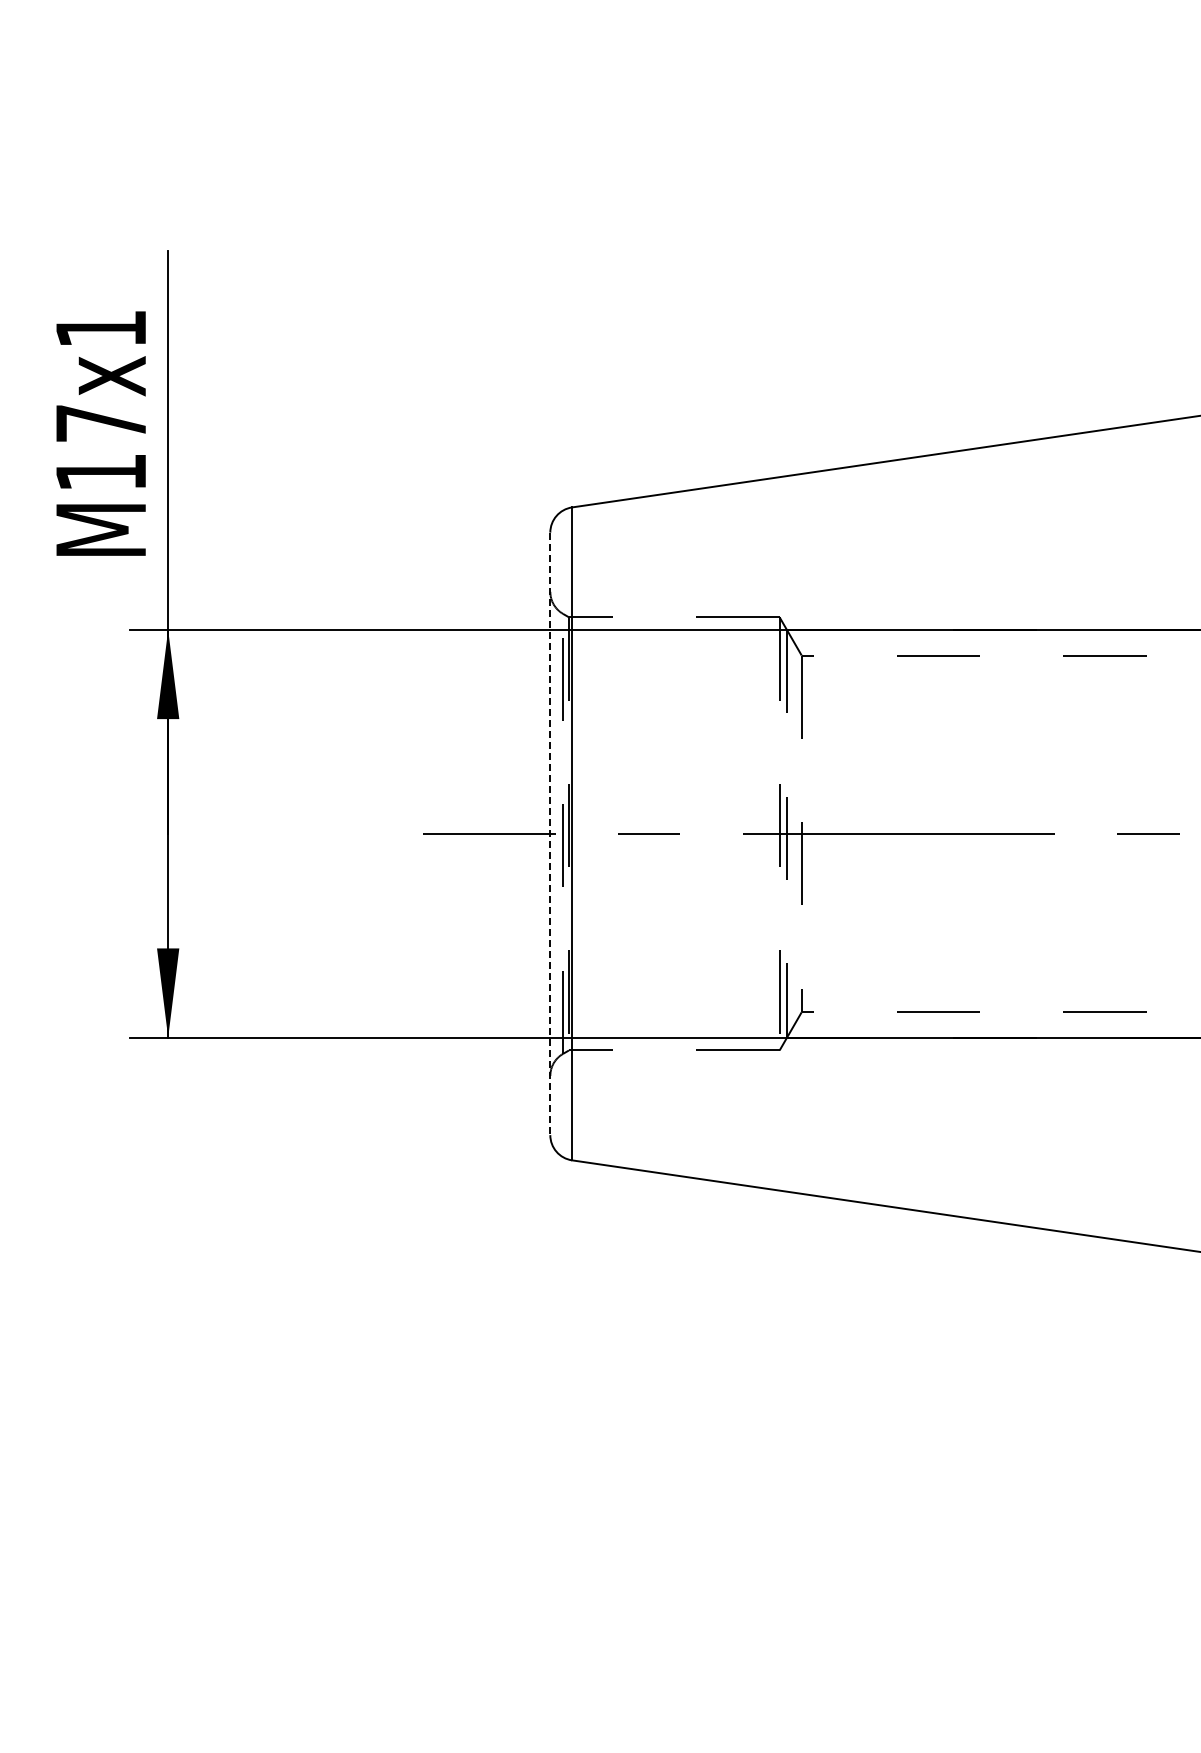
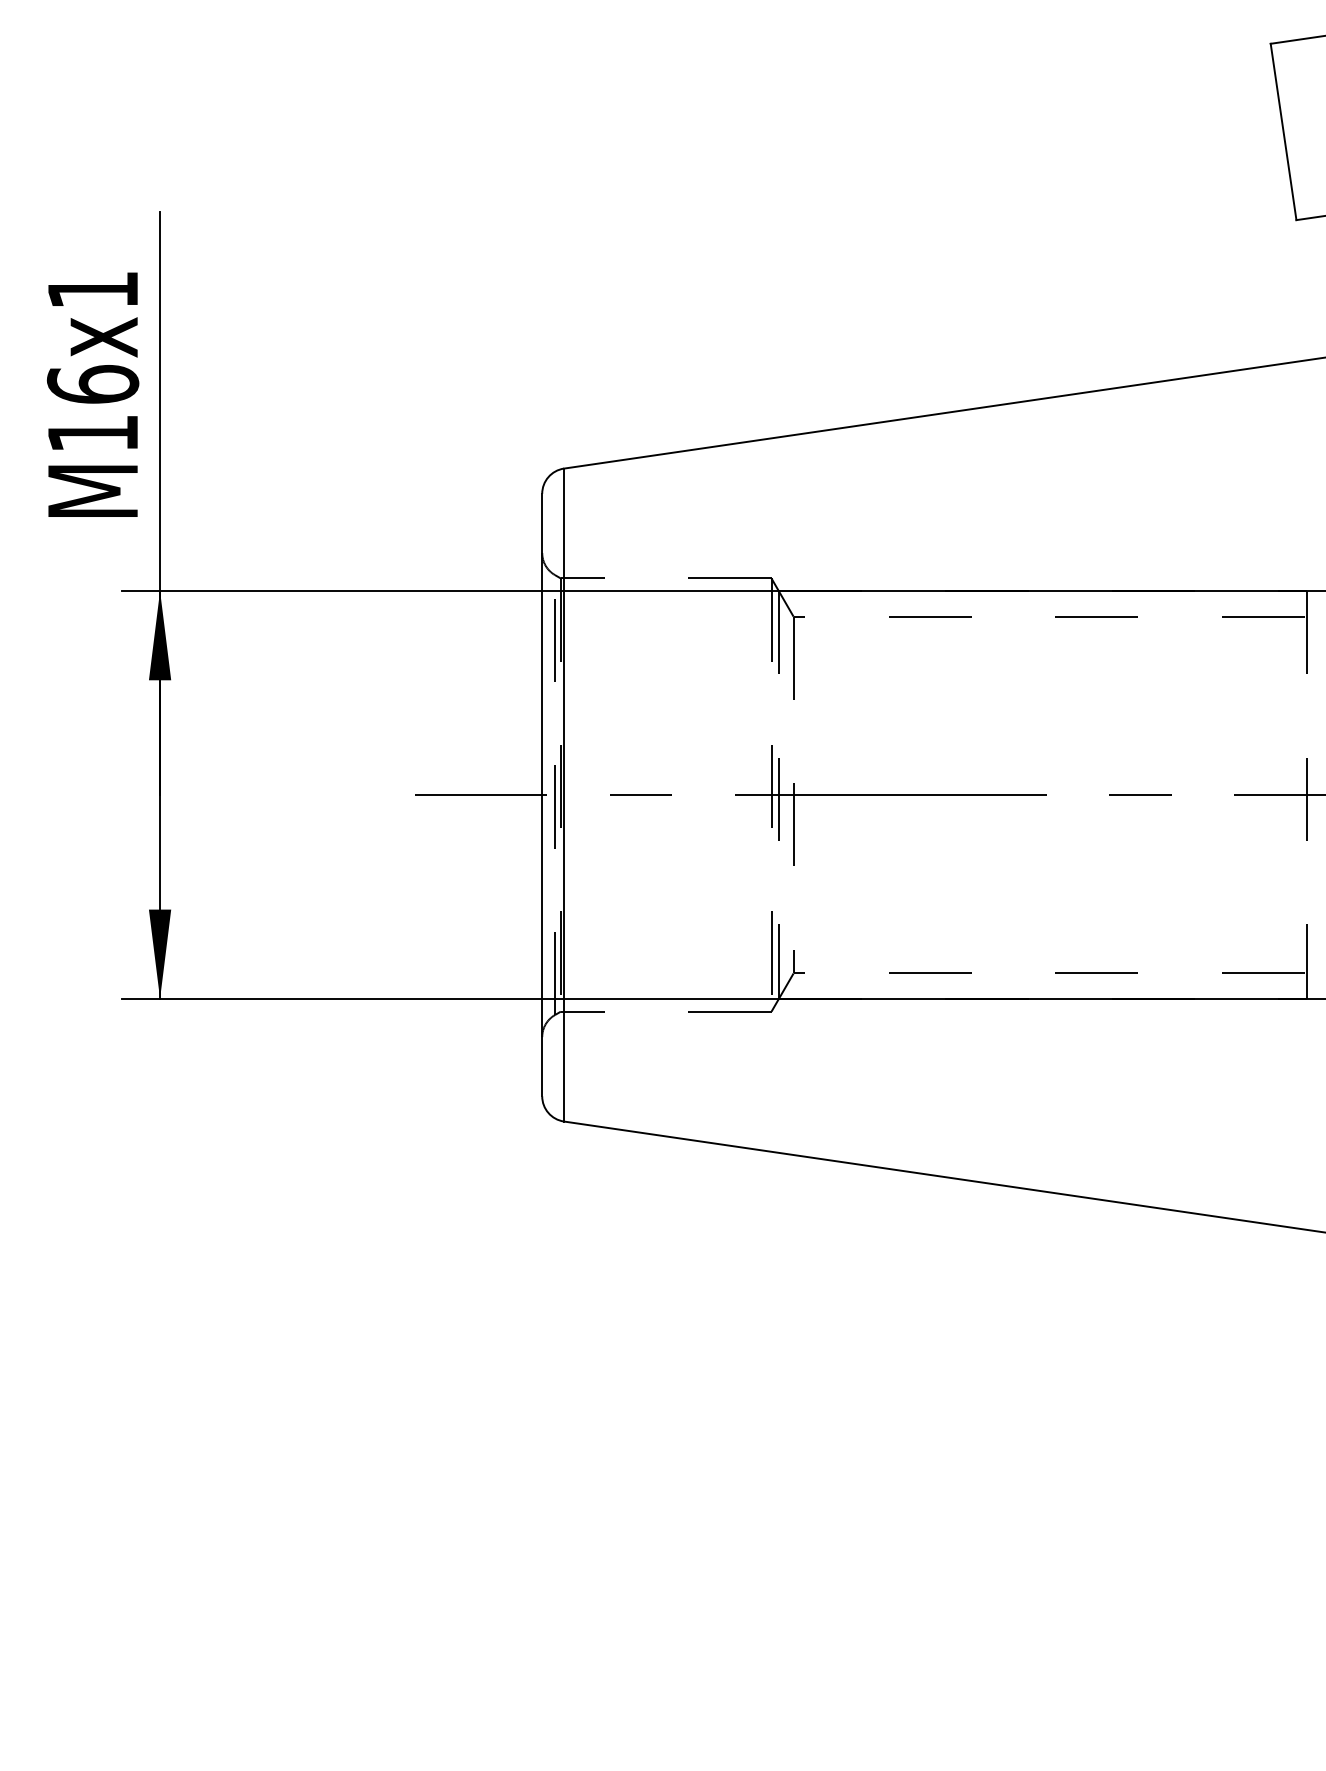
text: (100, 423) -> (92, 384), M17x1 -> M16x1
line: (550, 834) -> (542, 795), dashed -> solid

